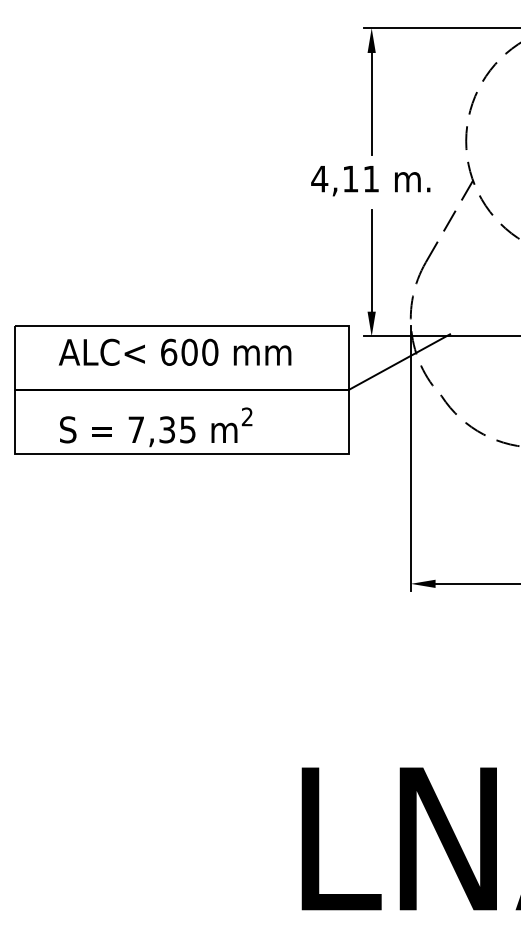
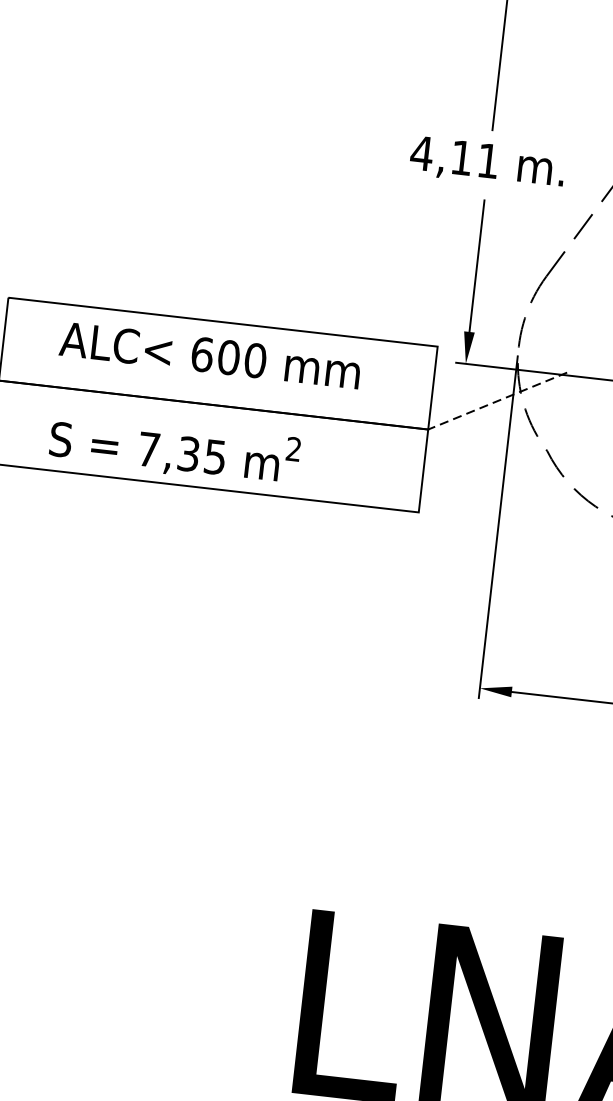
line: (399, 362) -> (497, 401), solid -> dashed

